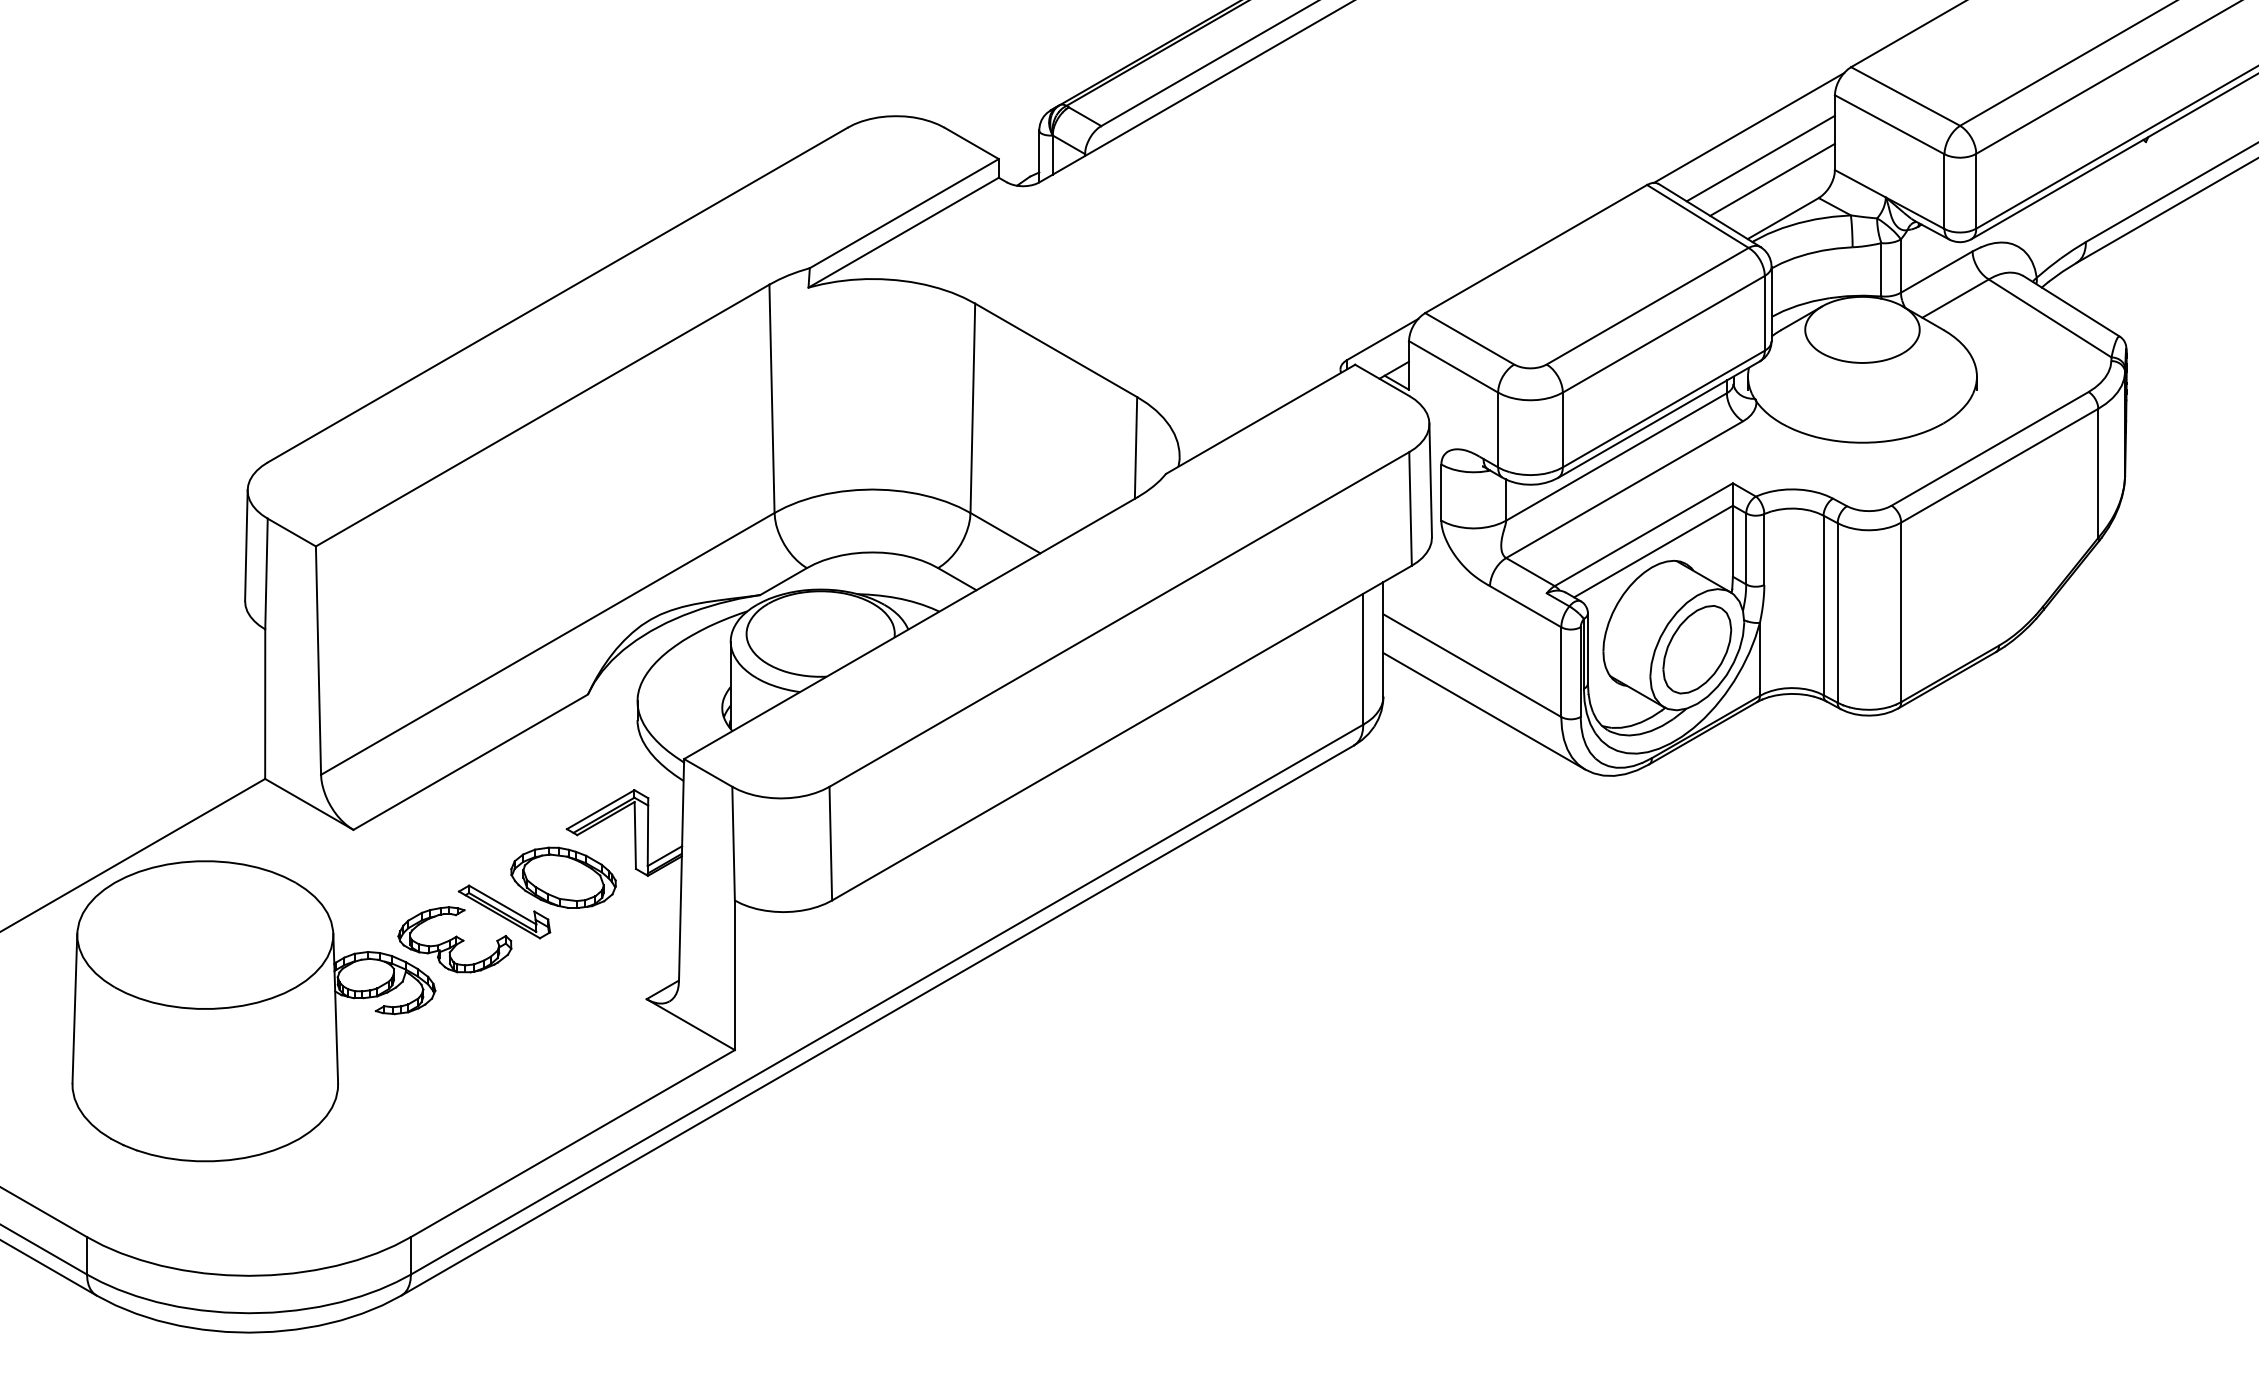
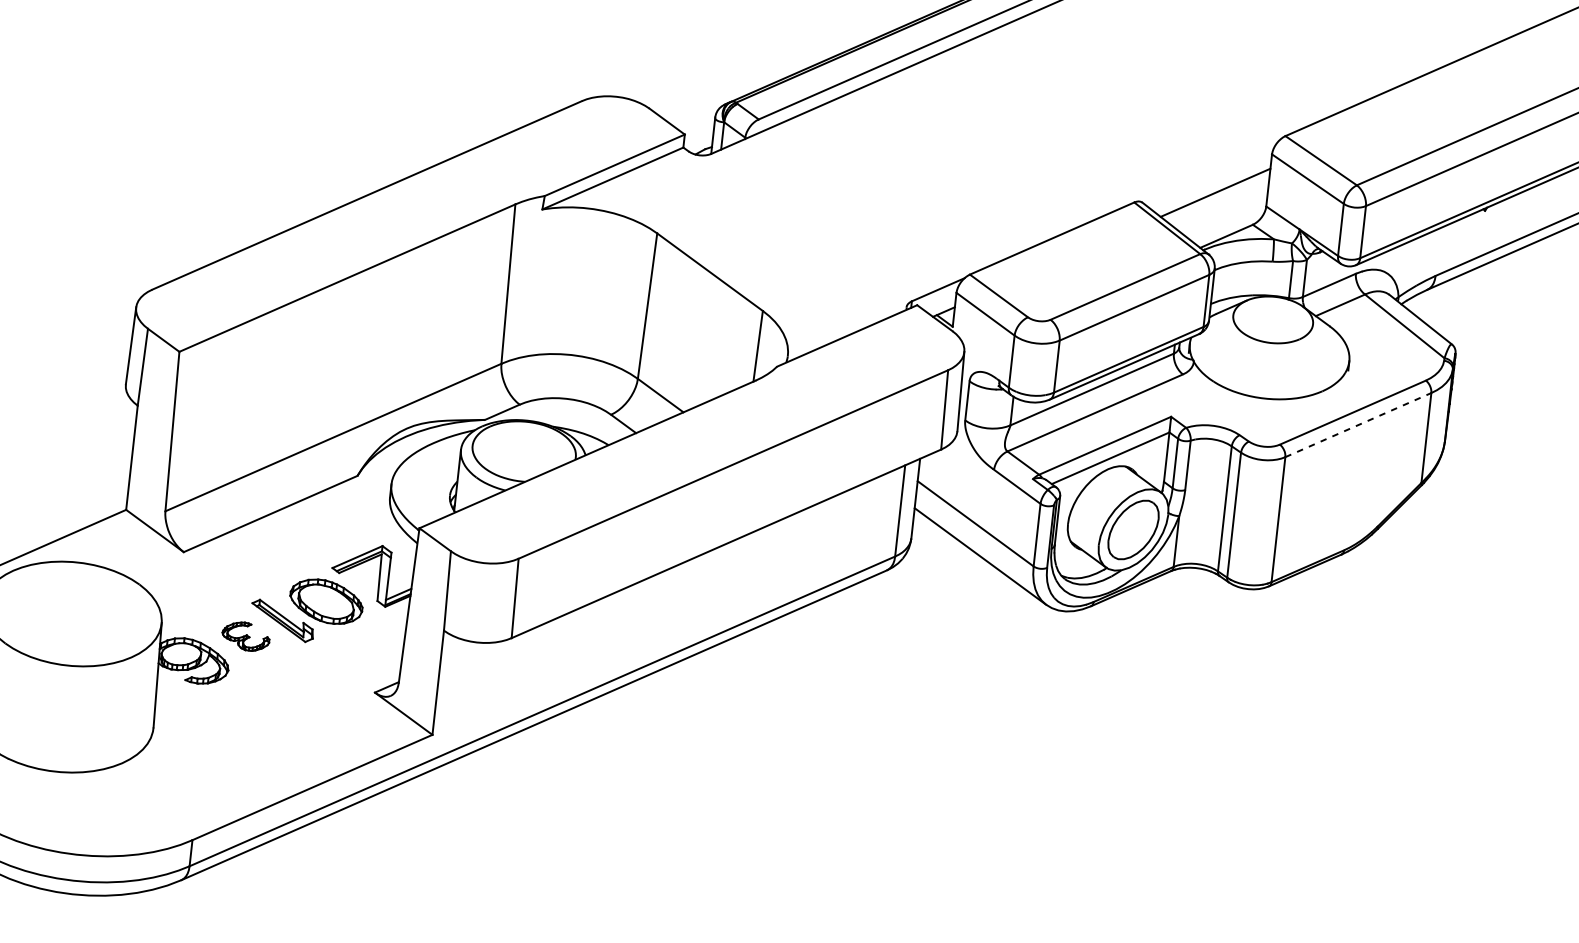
line: (1748, 127) -> (1209, 170), removed
line: (1772, 179) -> (1222, 208), removed
line: (1999, 465) -> (1358, 424), solid -> dashed
part: (454, 939) -> (245, 636), size x0.6

